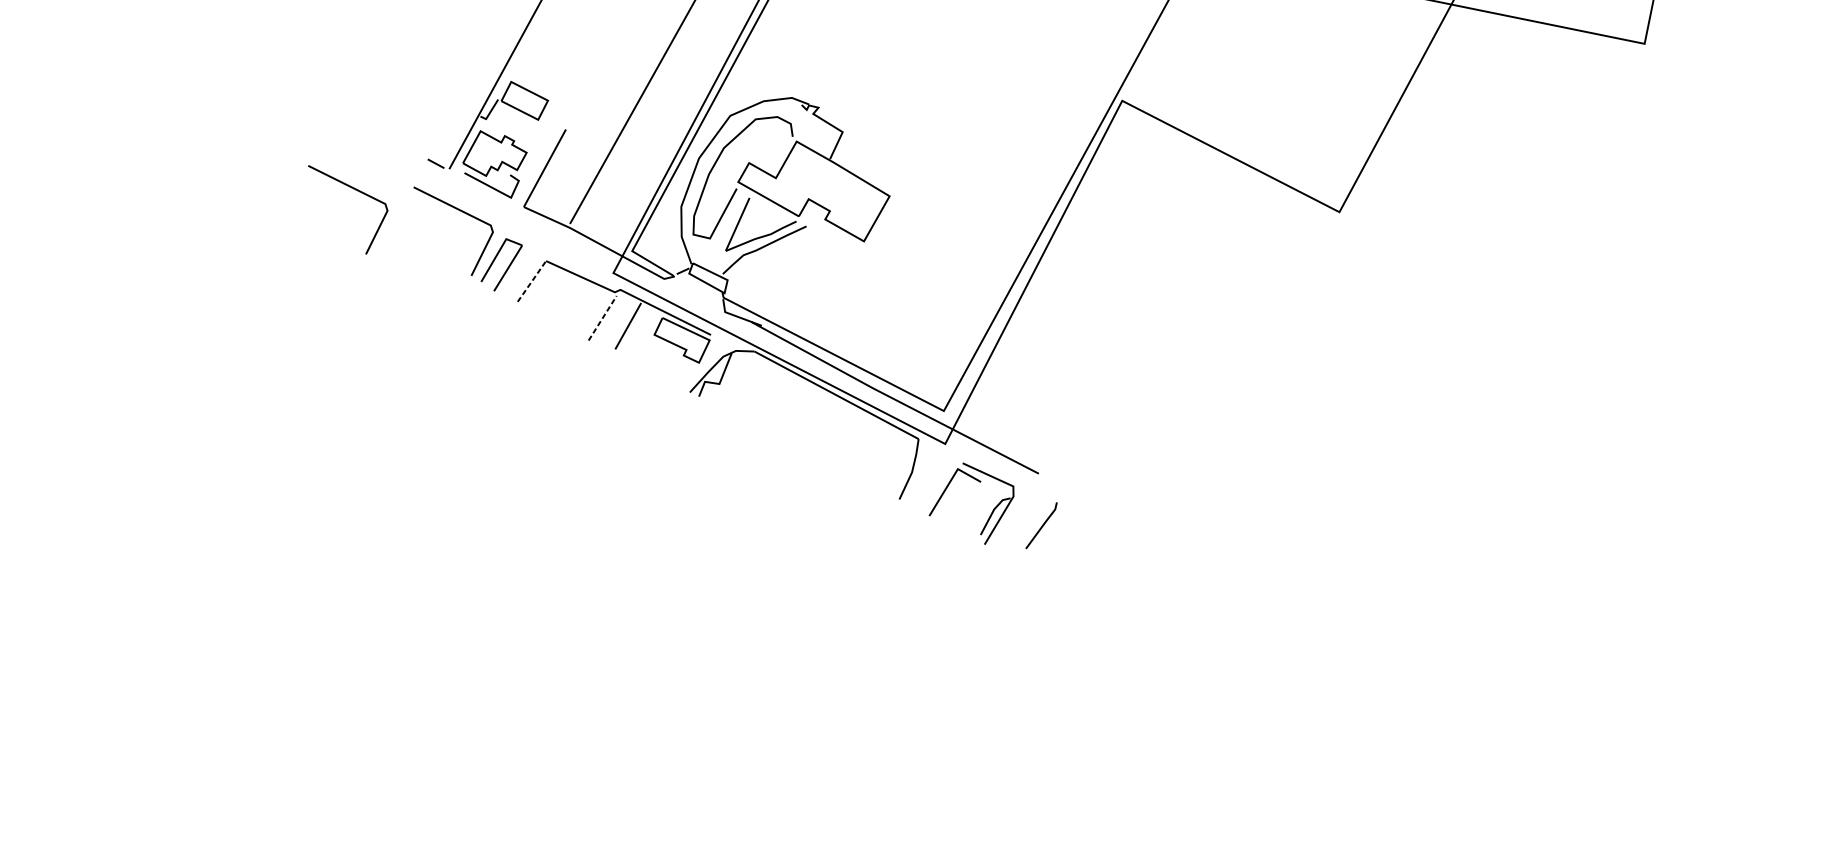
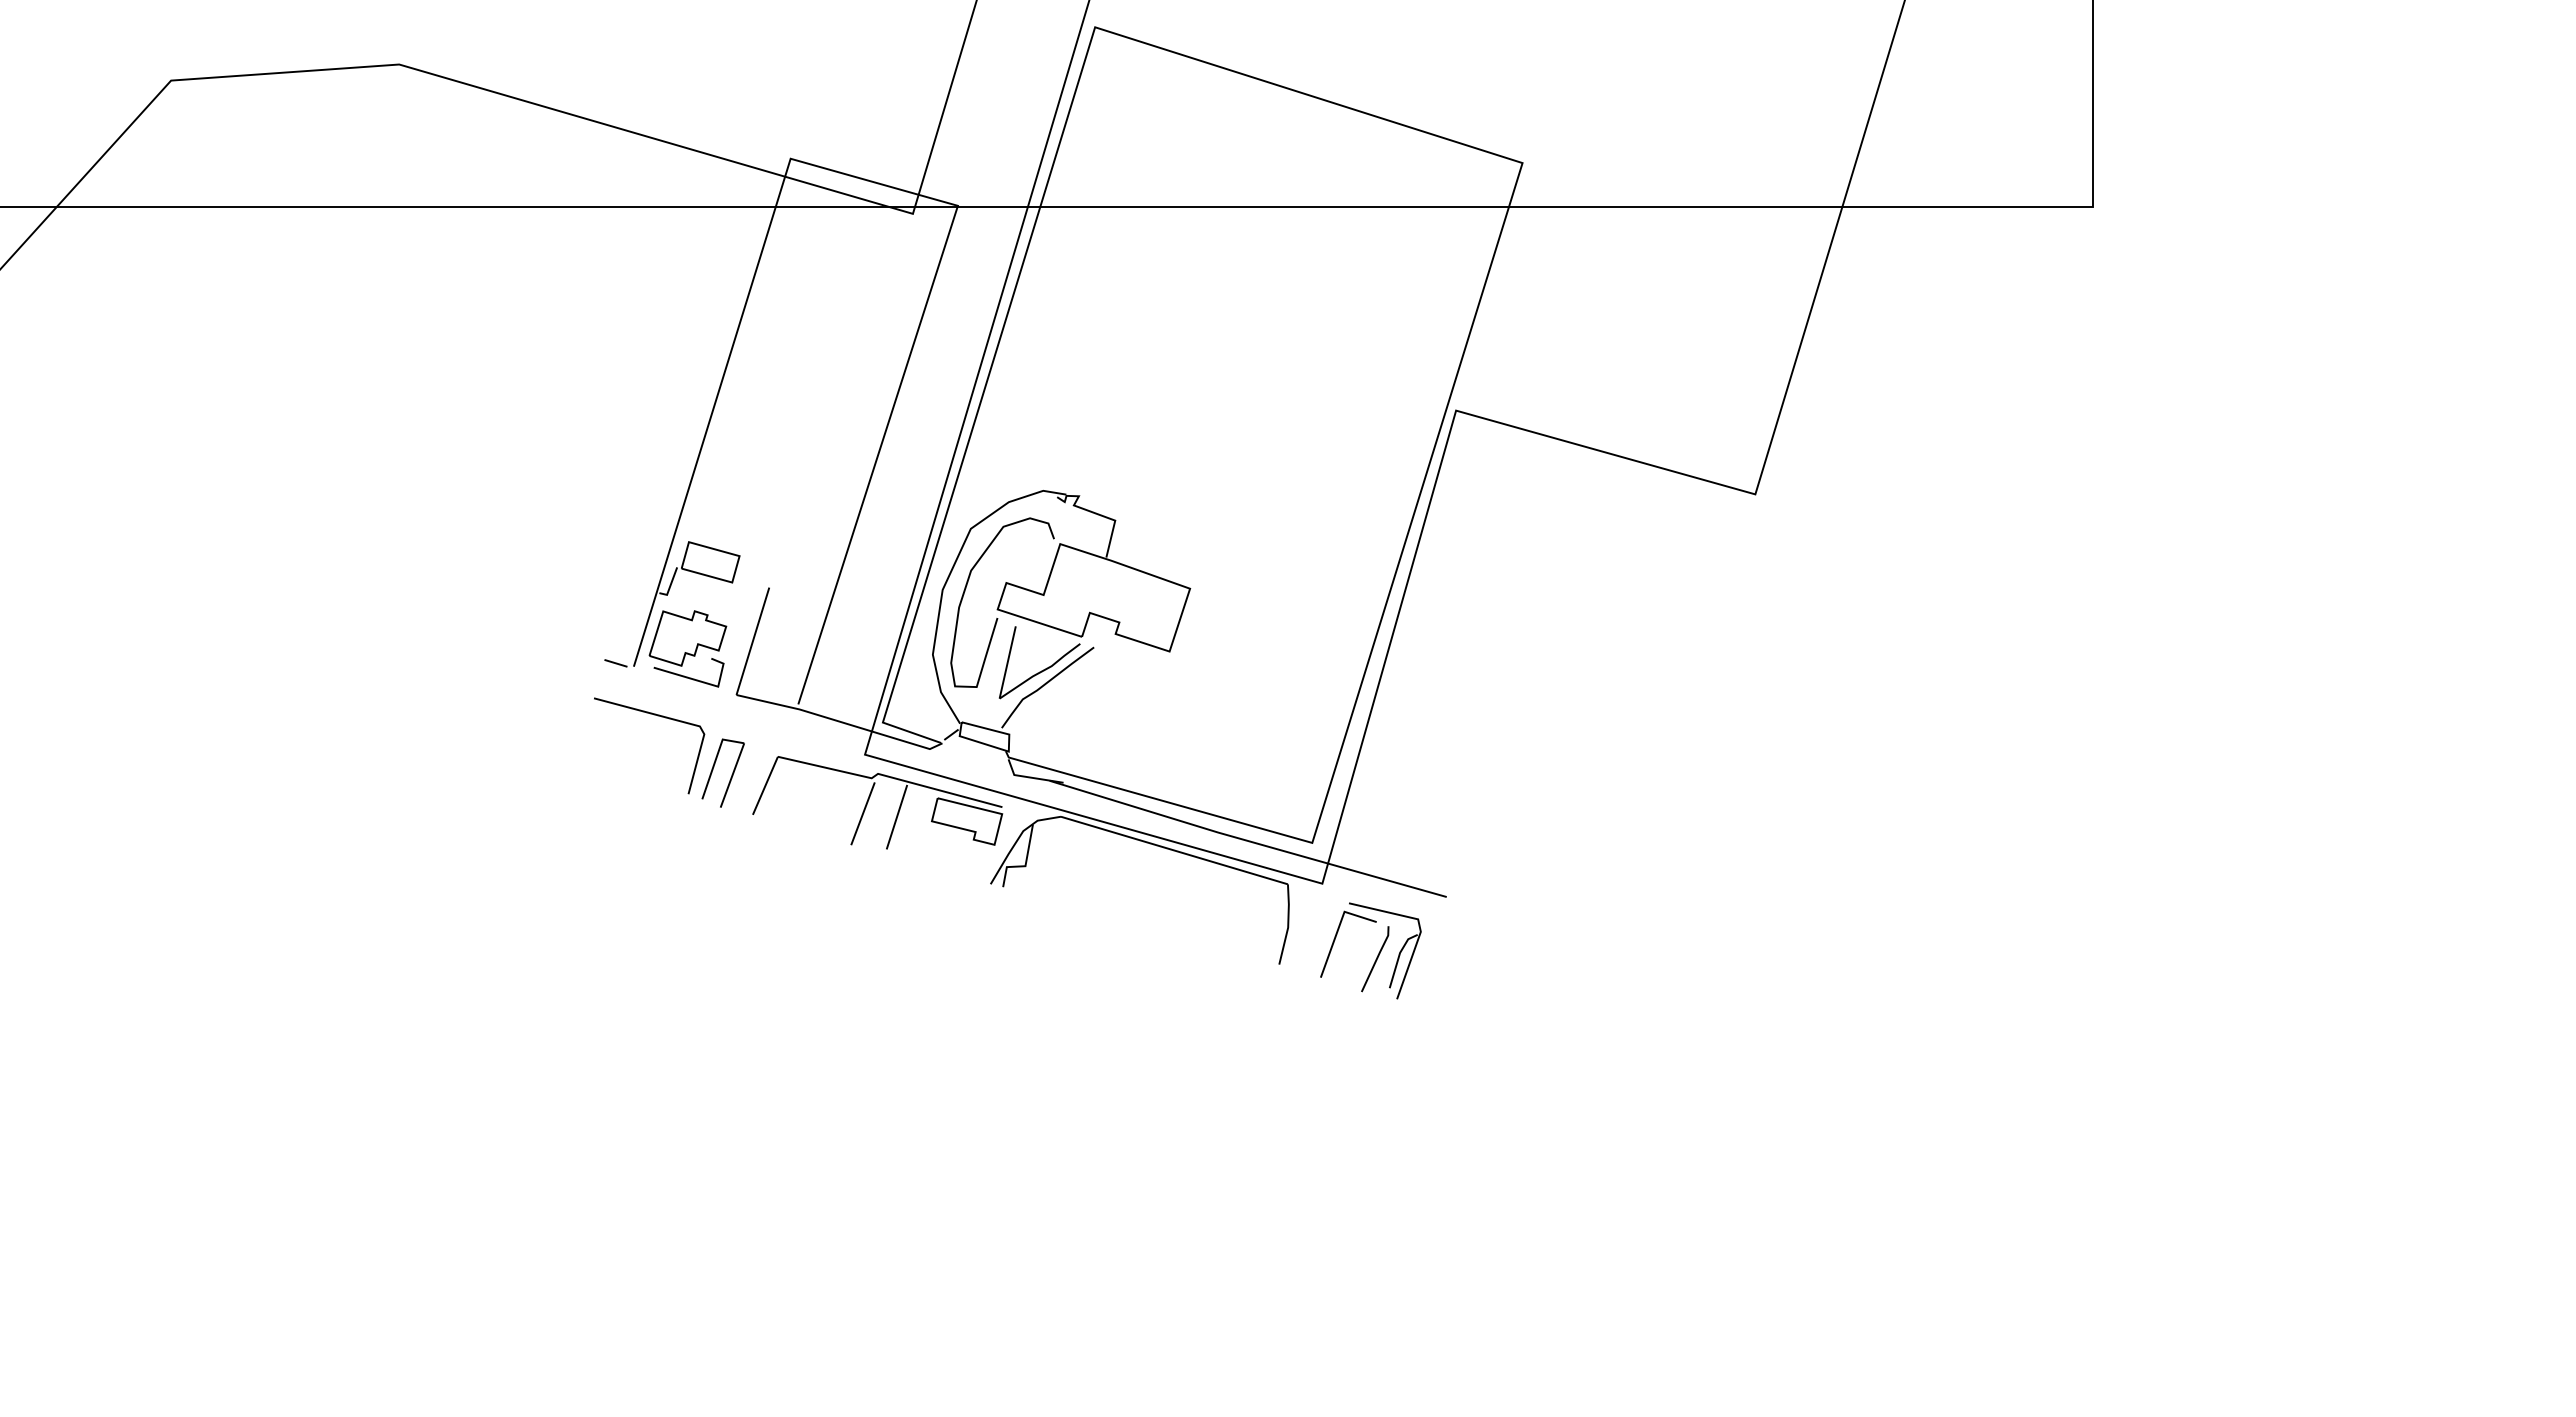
line: (354, 189) -> (520, 716), removed
line: (532, 281) -> (765, 785), dashed -> solid
line: (603, 318) -> (863, 813), dashed -> solid
line: (1041, 525) -> (1375, 959), moved

